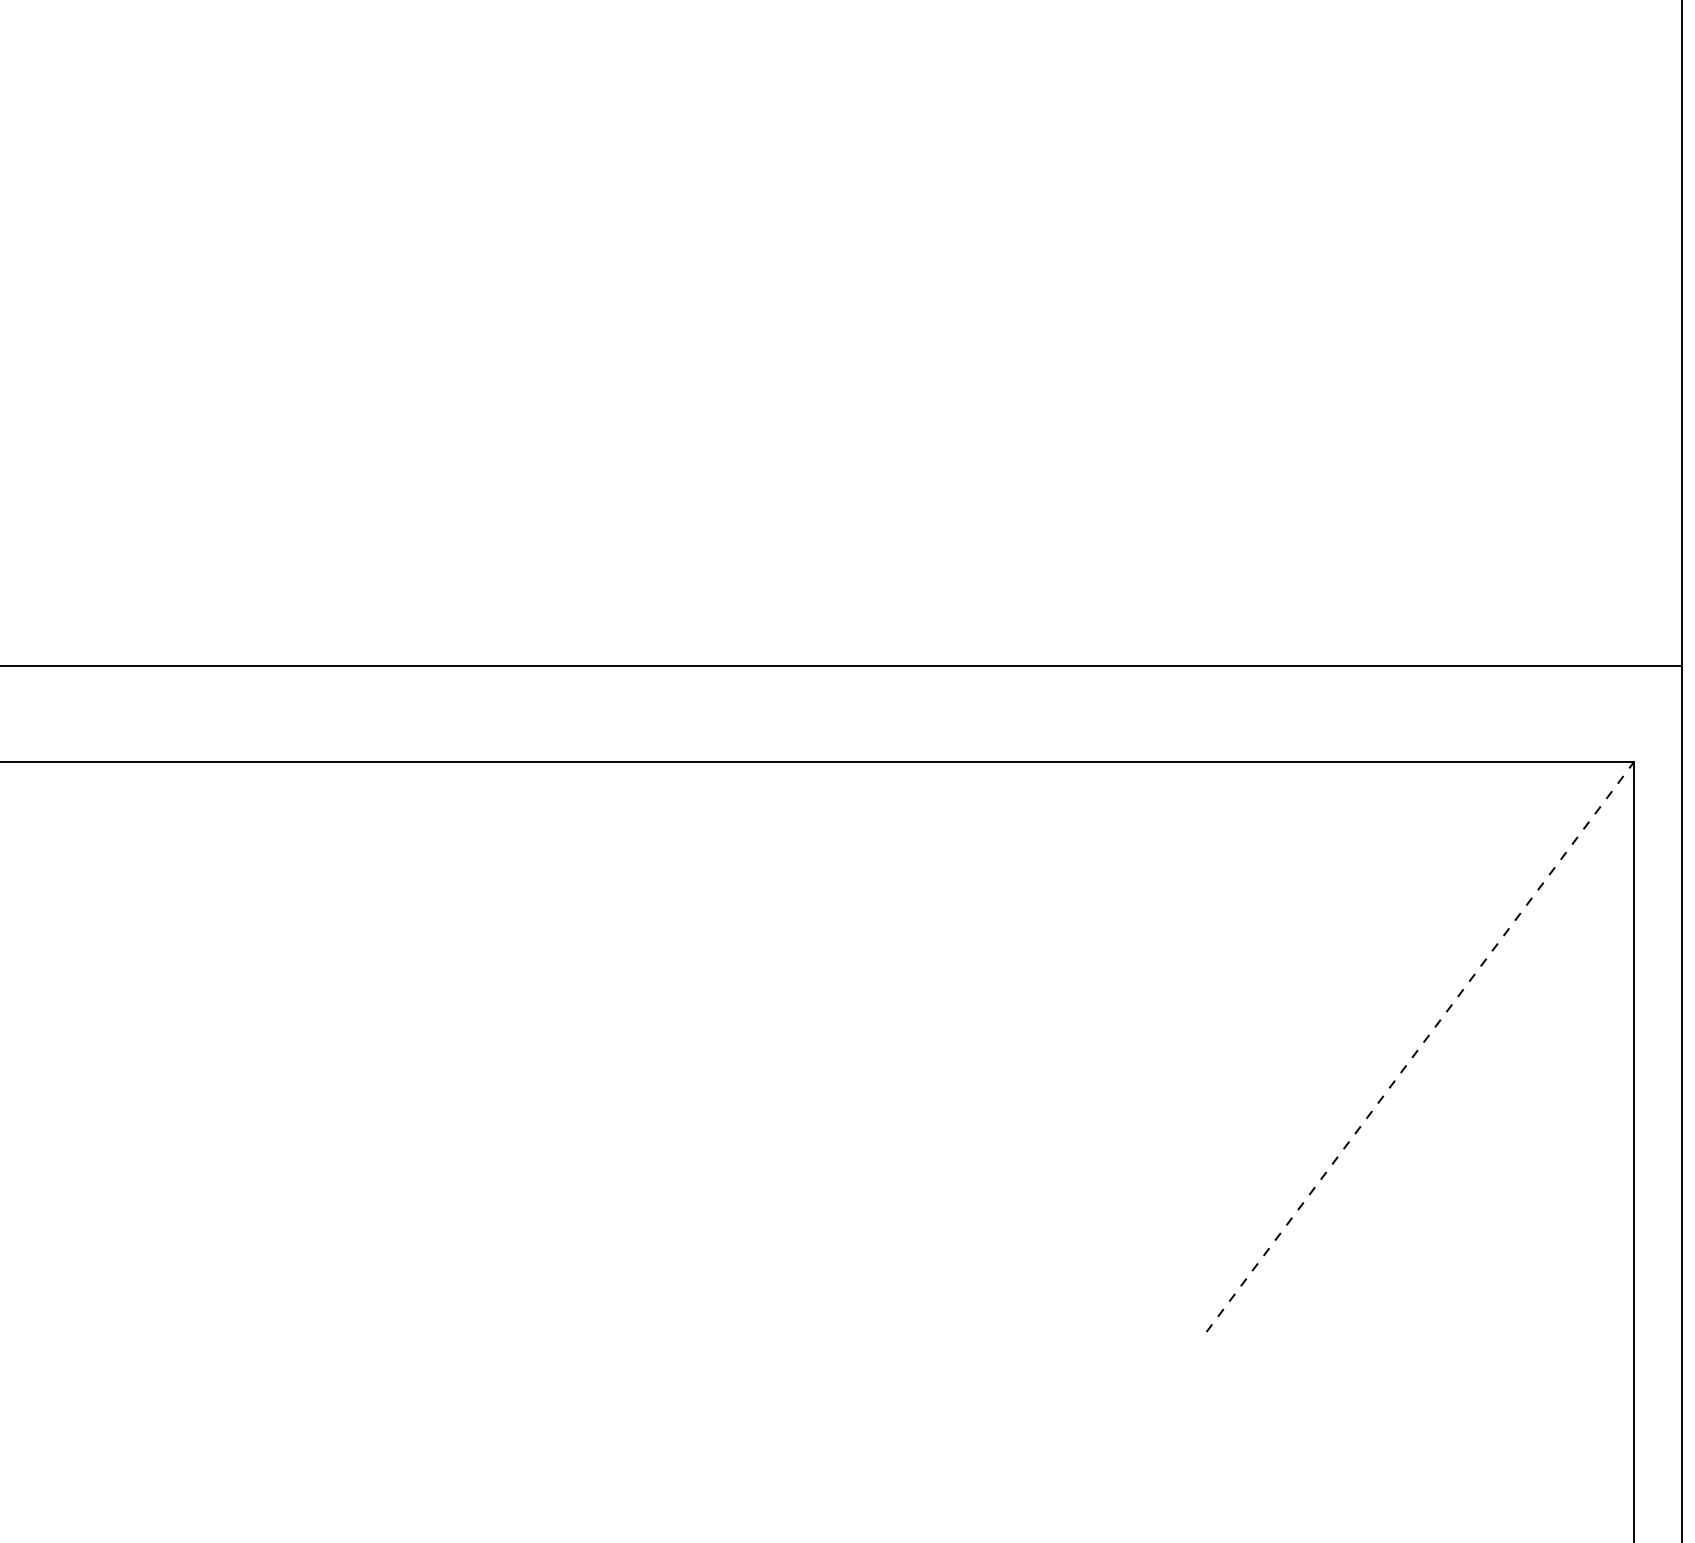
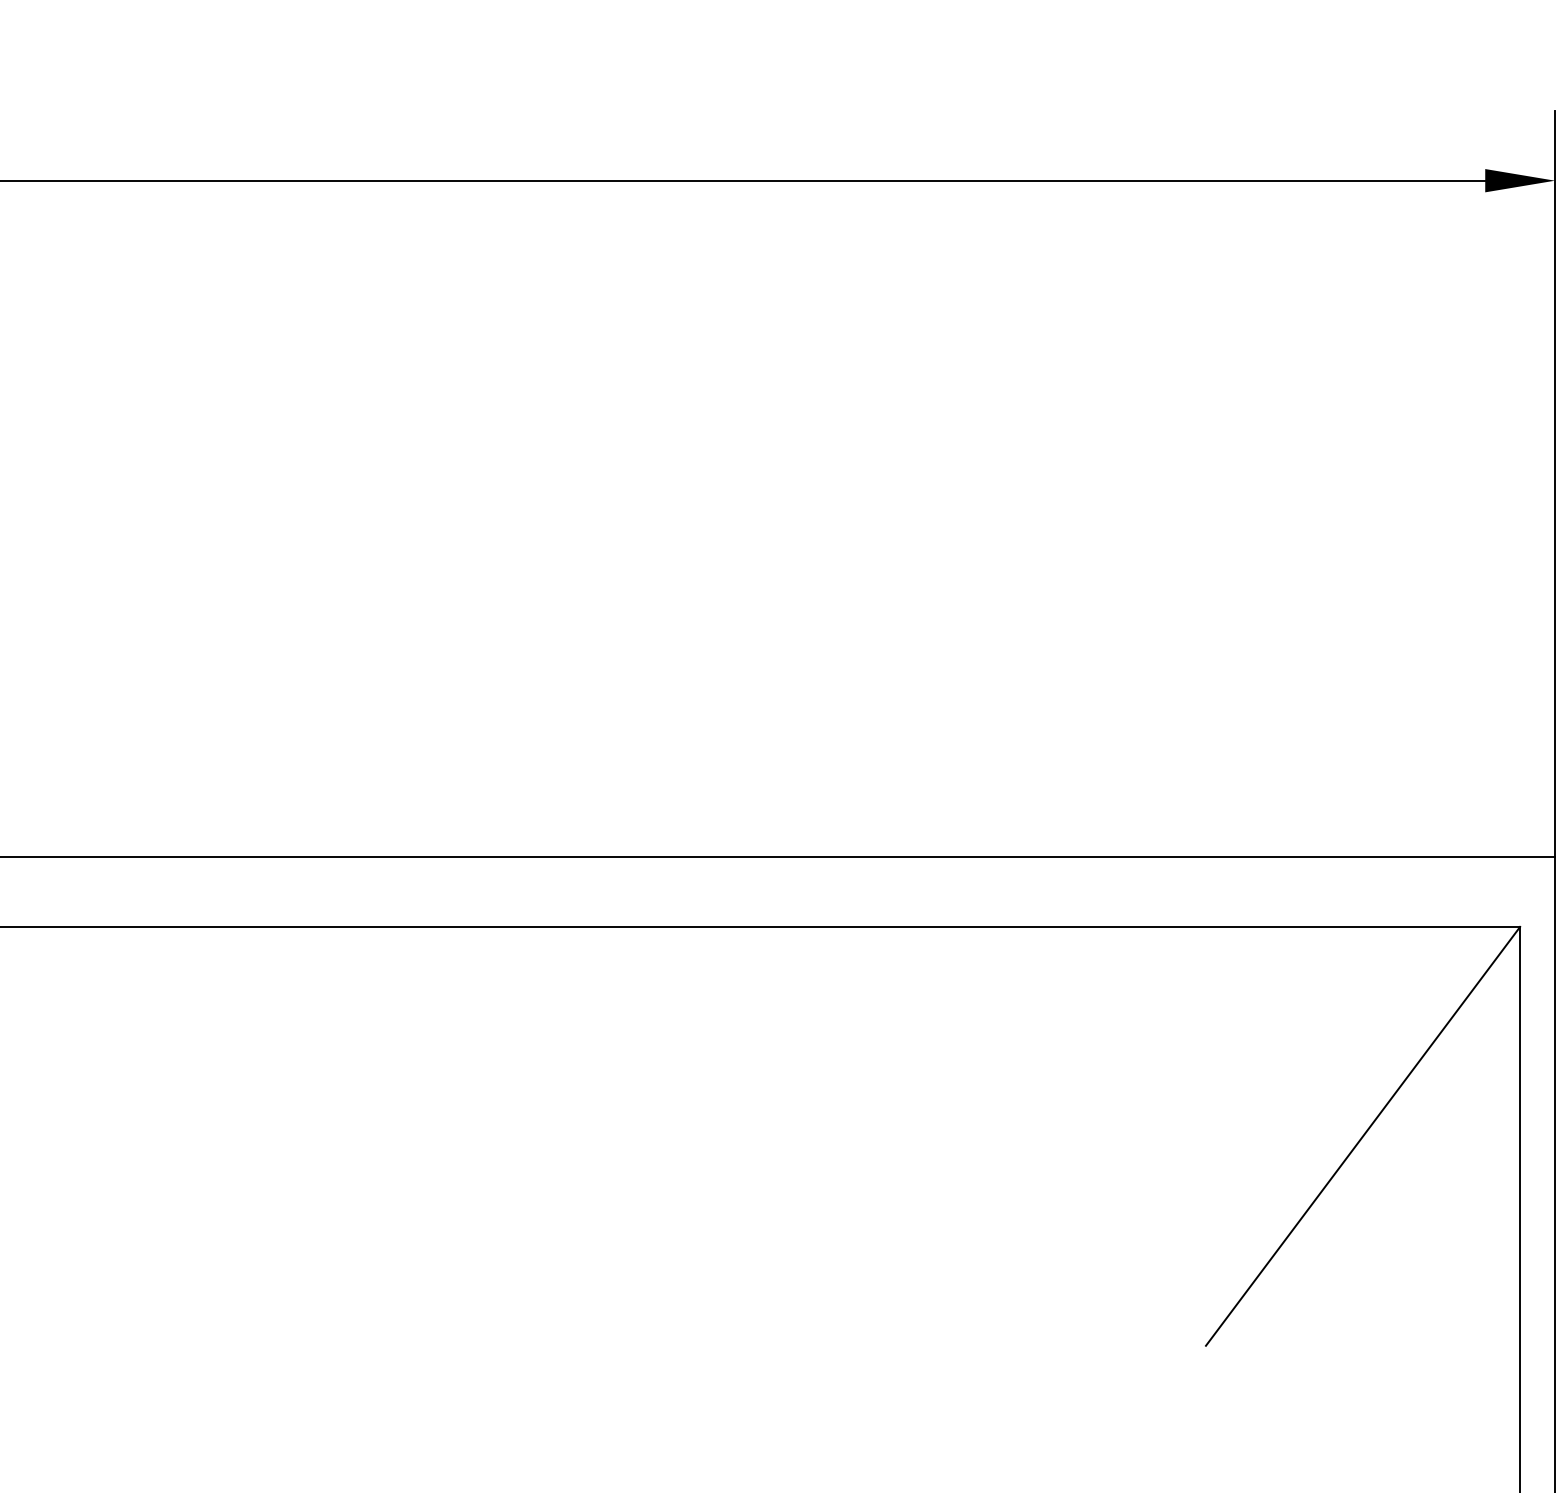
line: (1421, 1046) -> (1363, 1136), dashed -> solid

